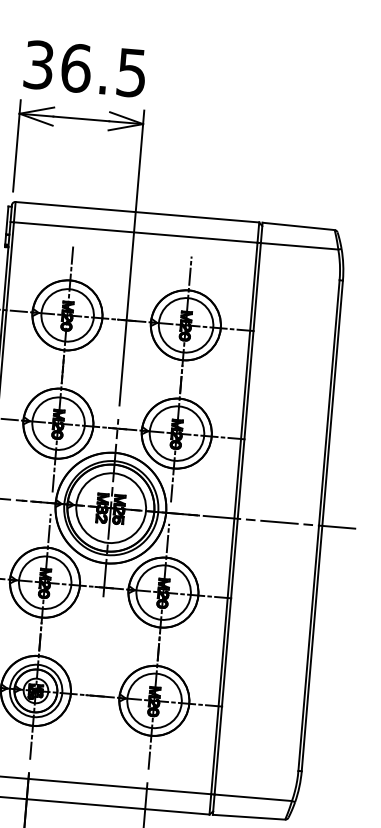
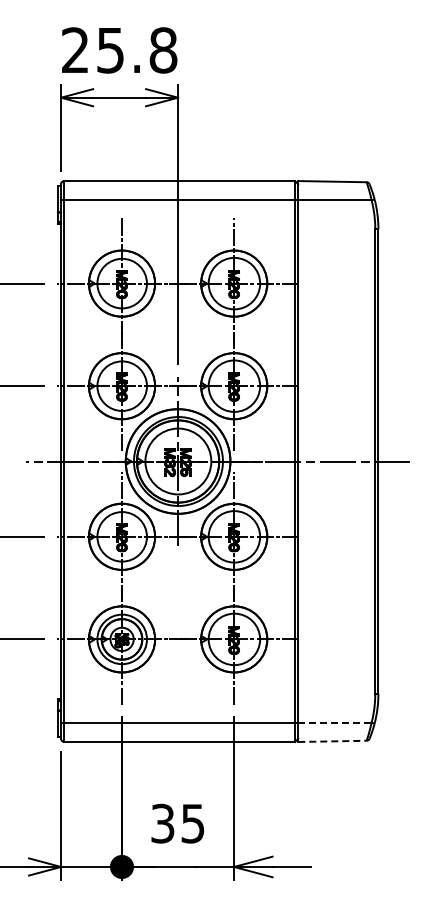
text: (85, 69) -> (119, 50), 36.5 -> 25.8
line: (252, 797) -> (334, 722), solid -> dashed
line: (249, 817) -> (332, 741), solid -> dashed

